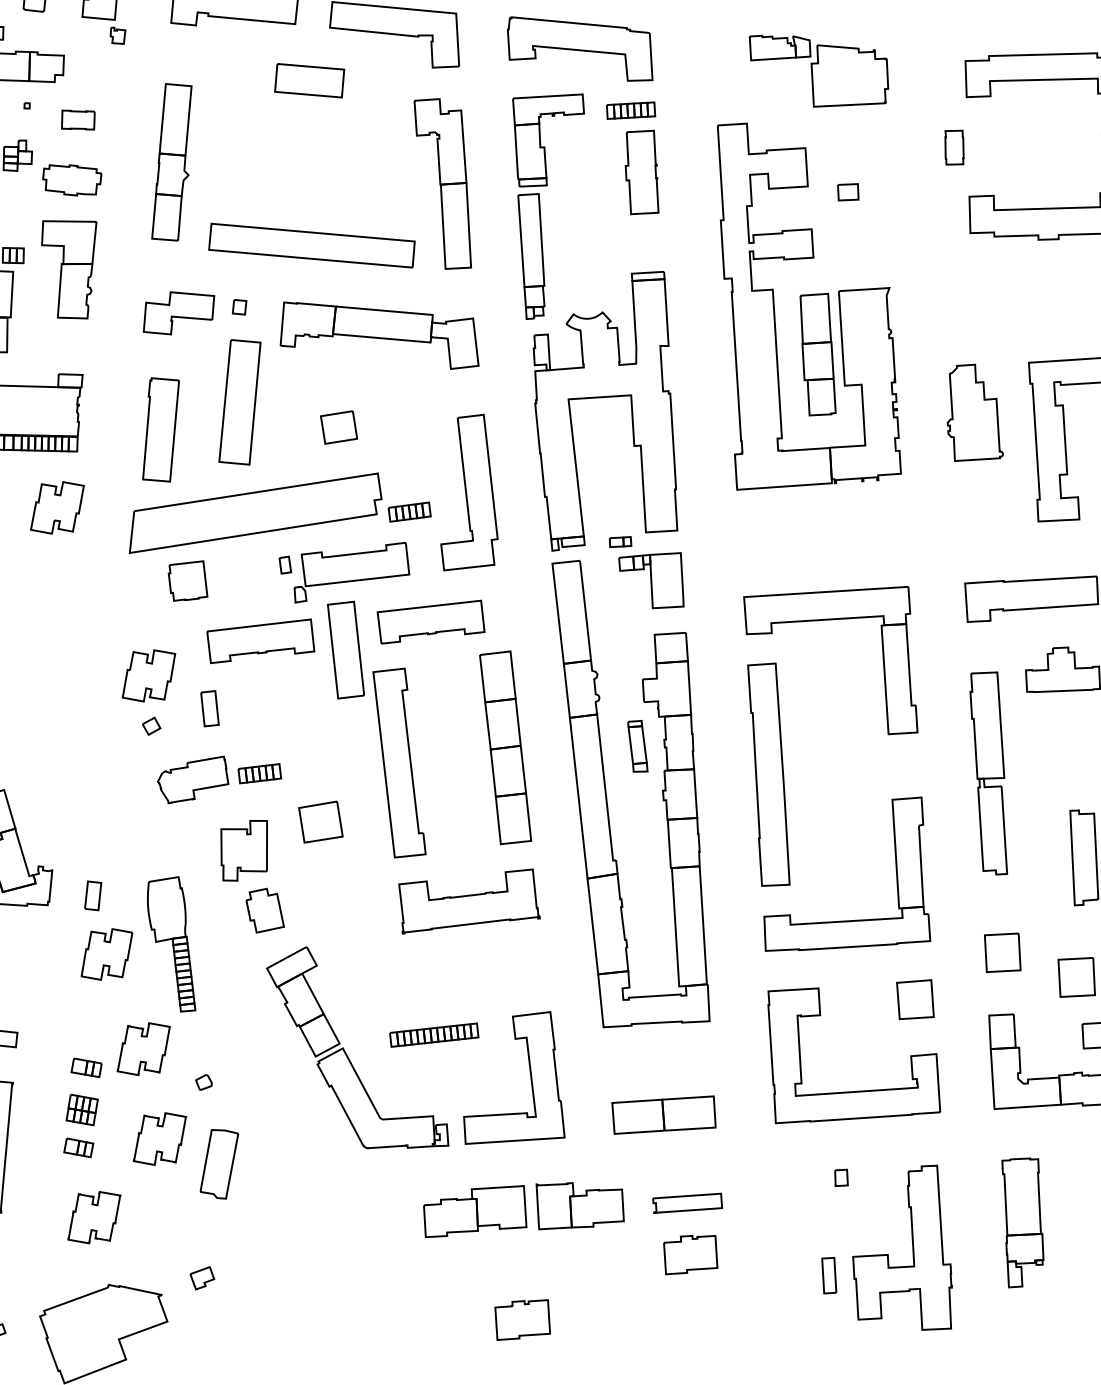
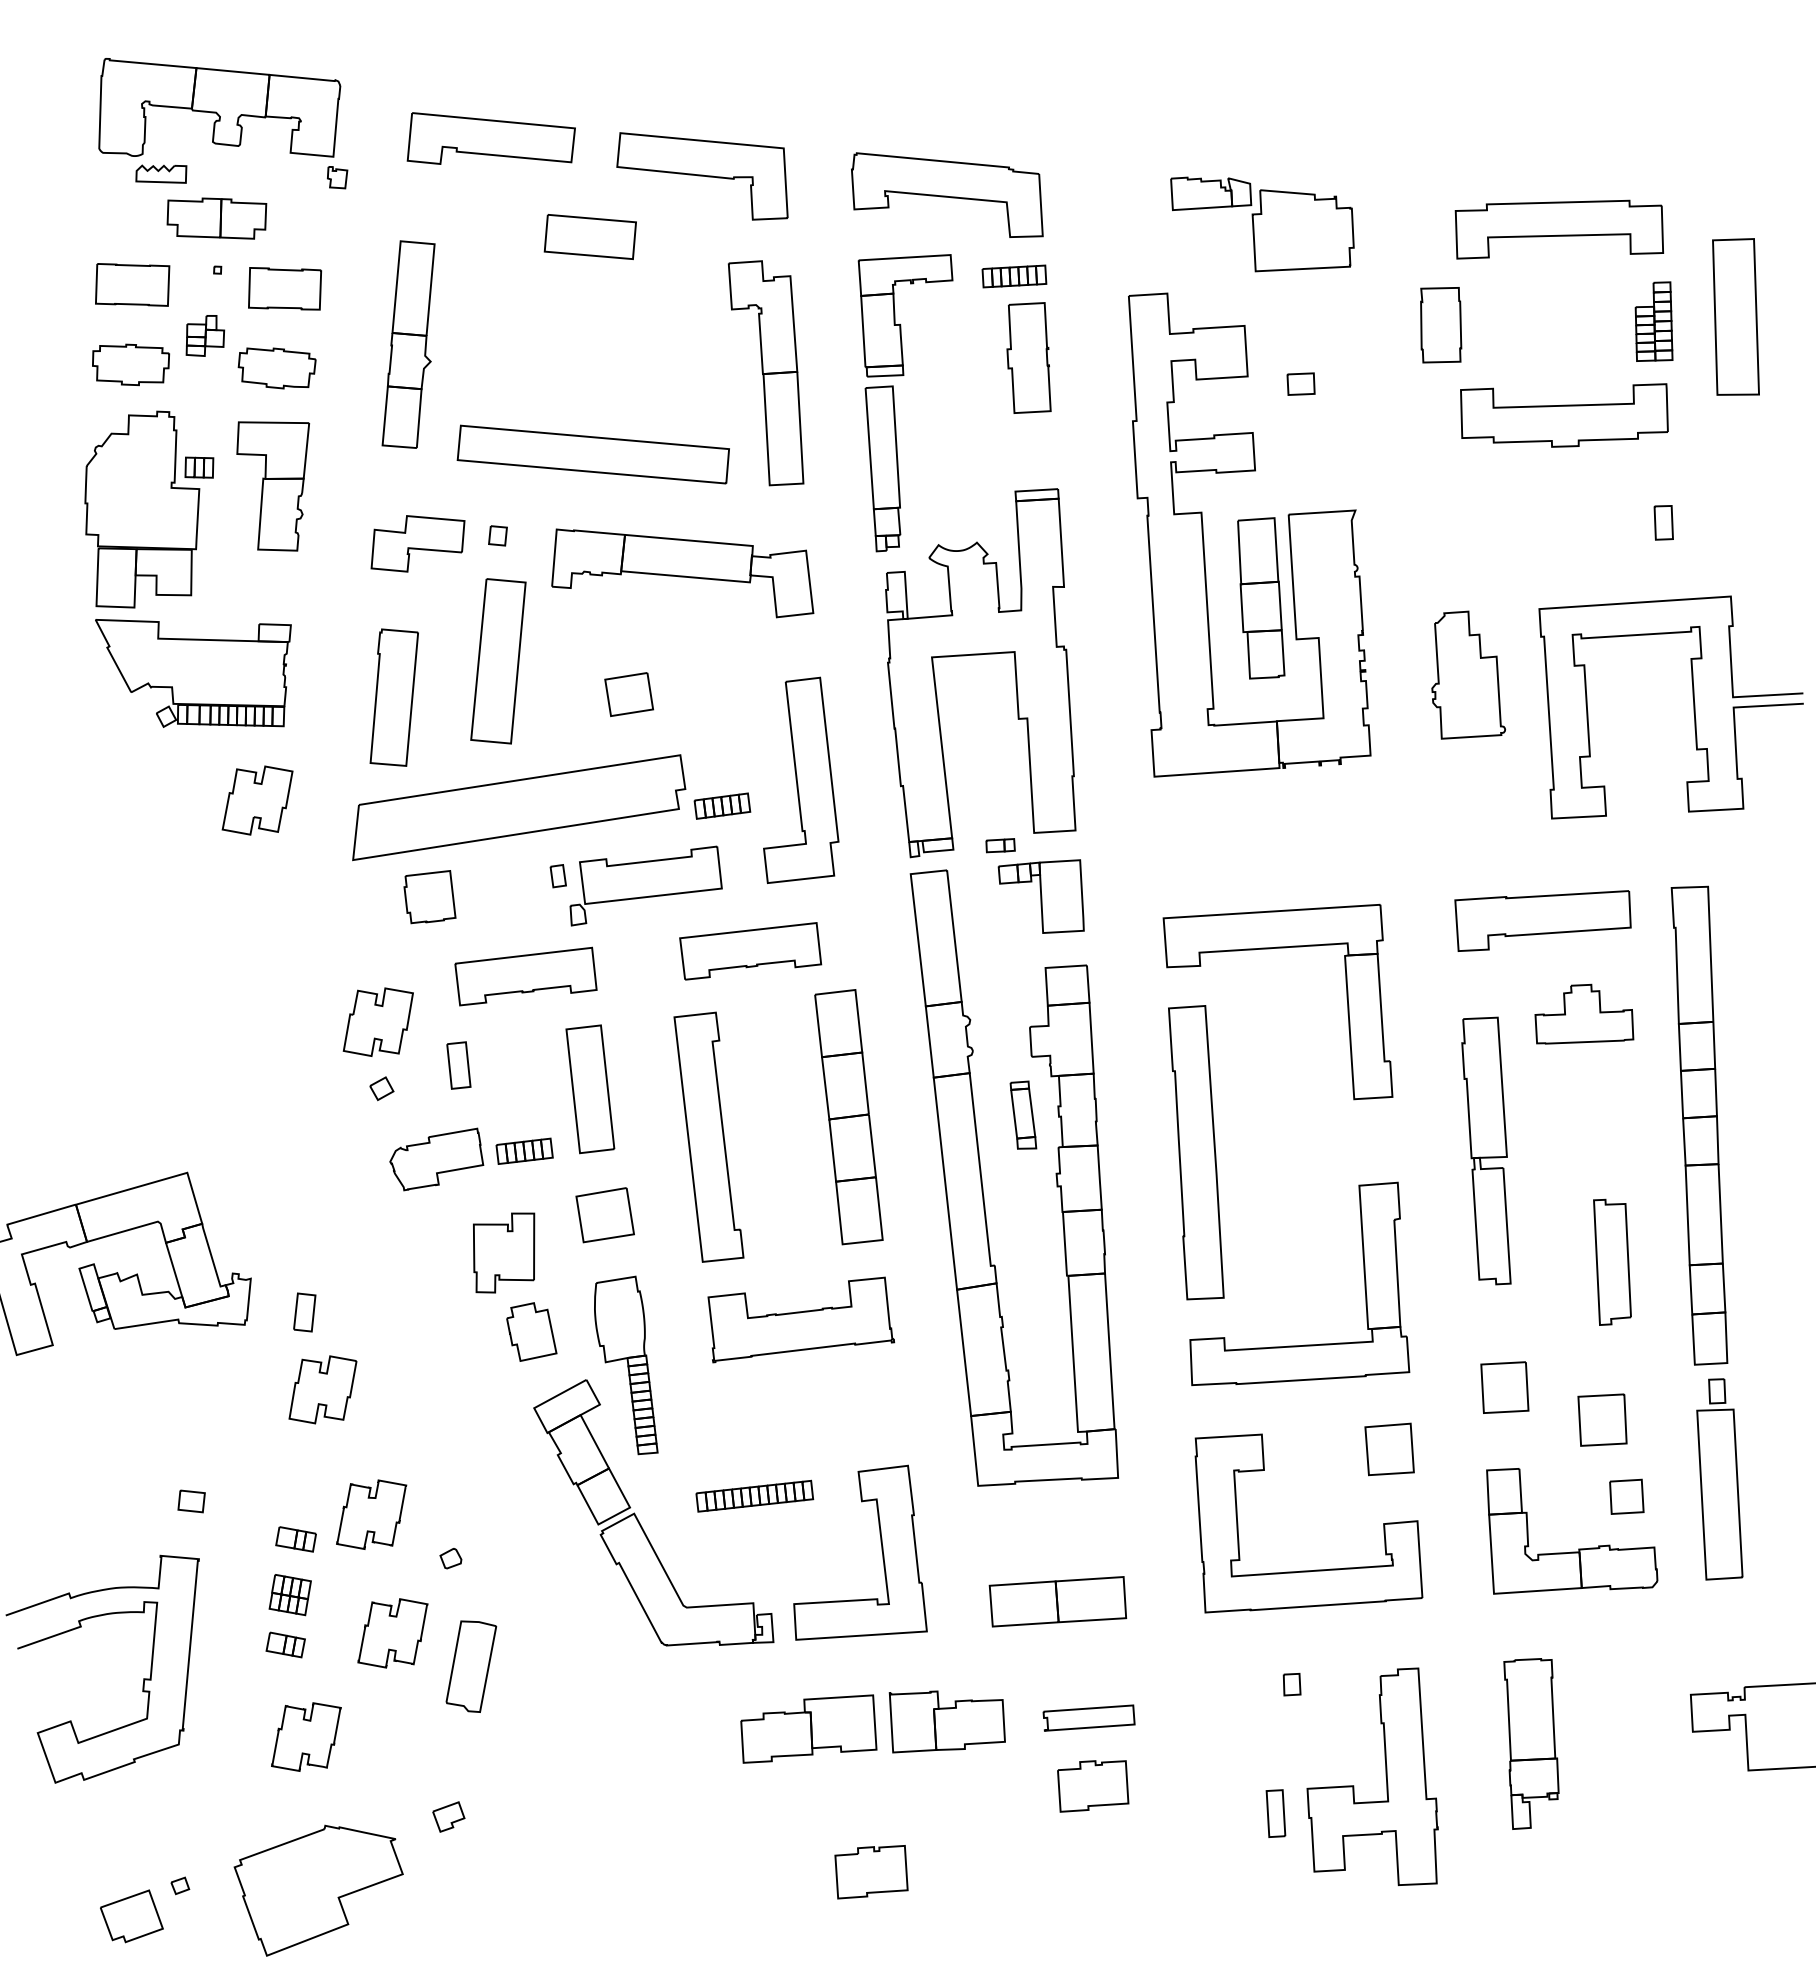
part: (78, 119) -> (285, 288), size x1.67
part: (954, 147) -> (1441, 325), size x1.67
part: (346, 650) -> (590, 1089), moved
part: (171, 944) -> (626, 1365), moved

